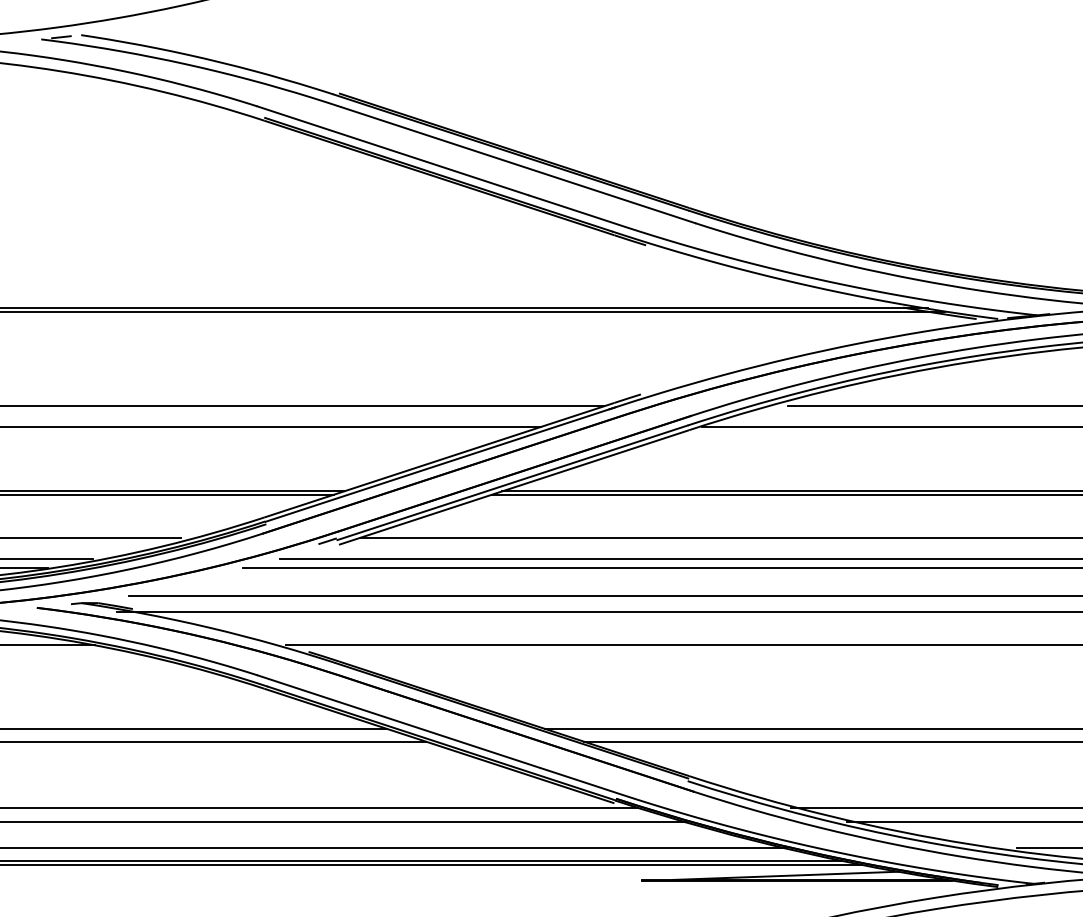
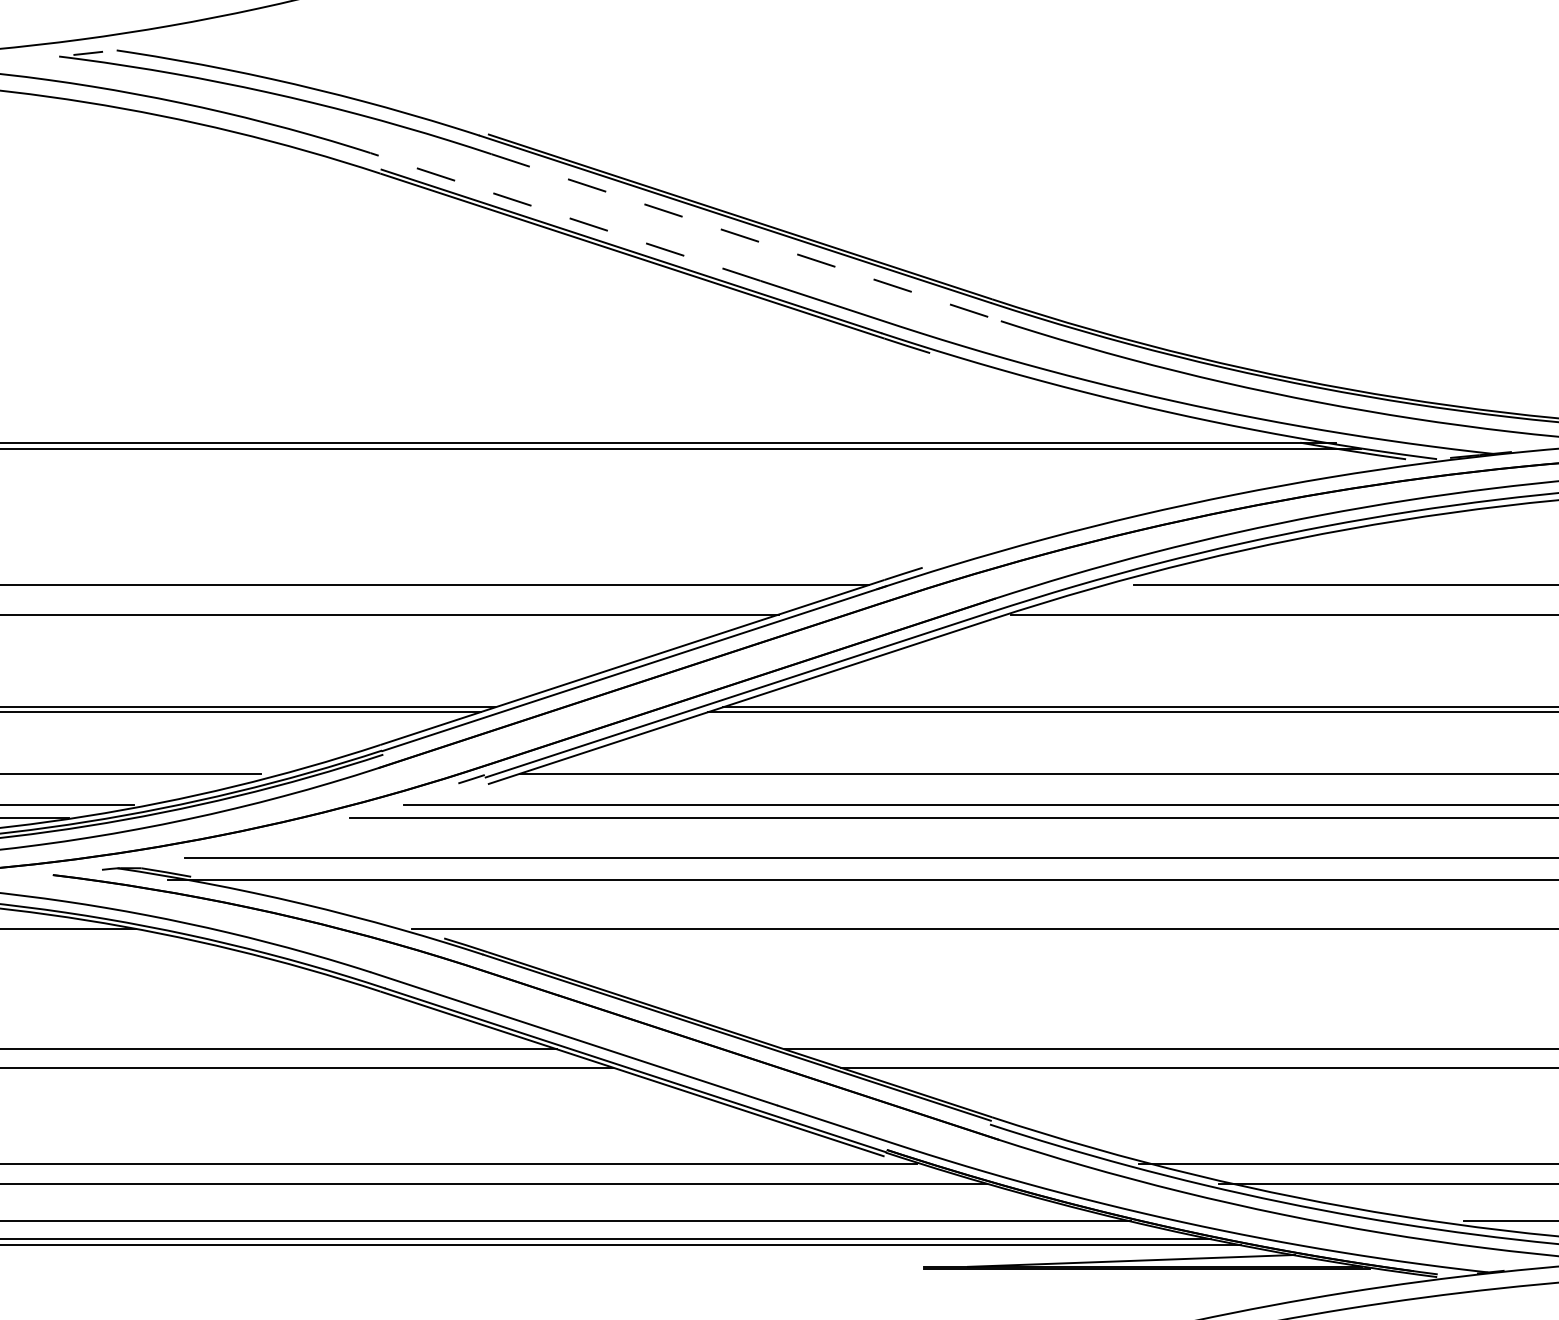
line: (392, 150) -> (564, 216), solid -> dashed
line: (518, 165) -> (746, 238), solid -> dashed

